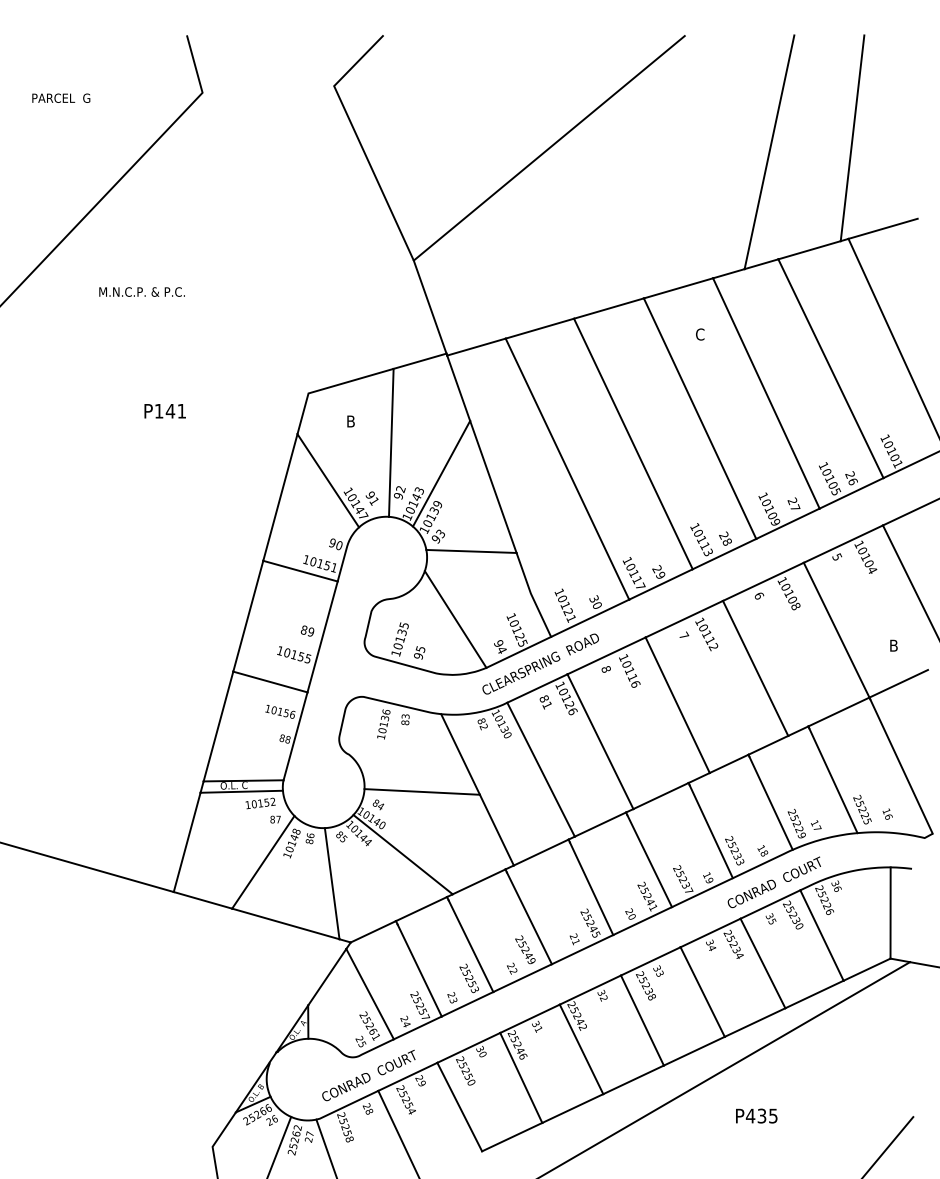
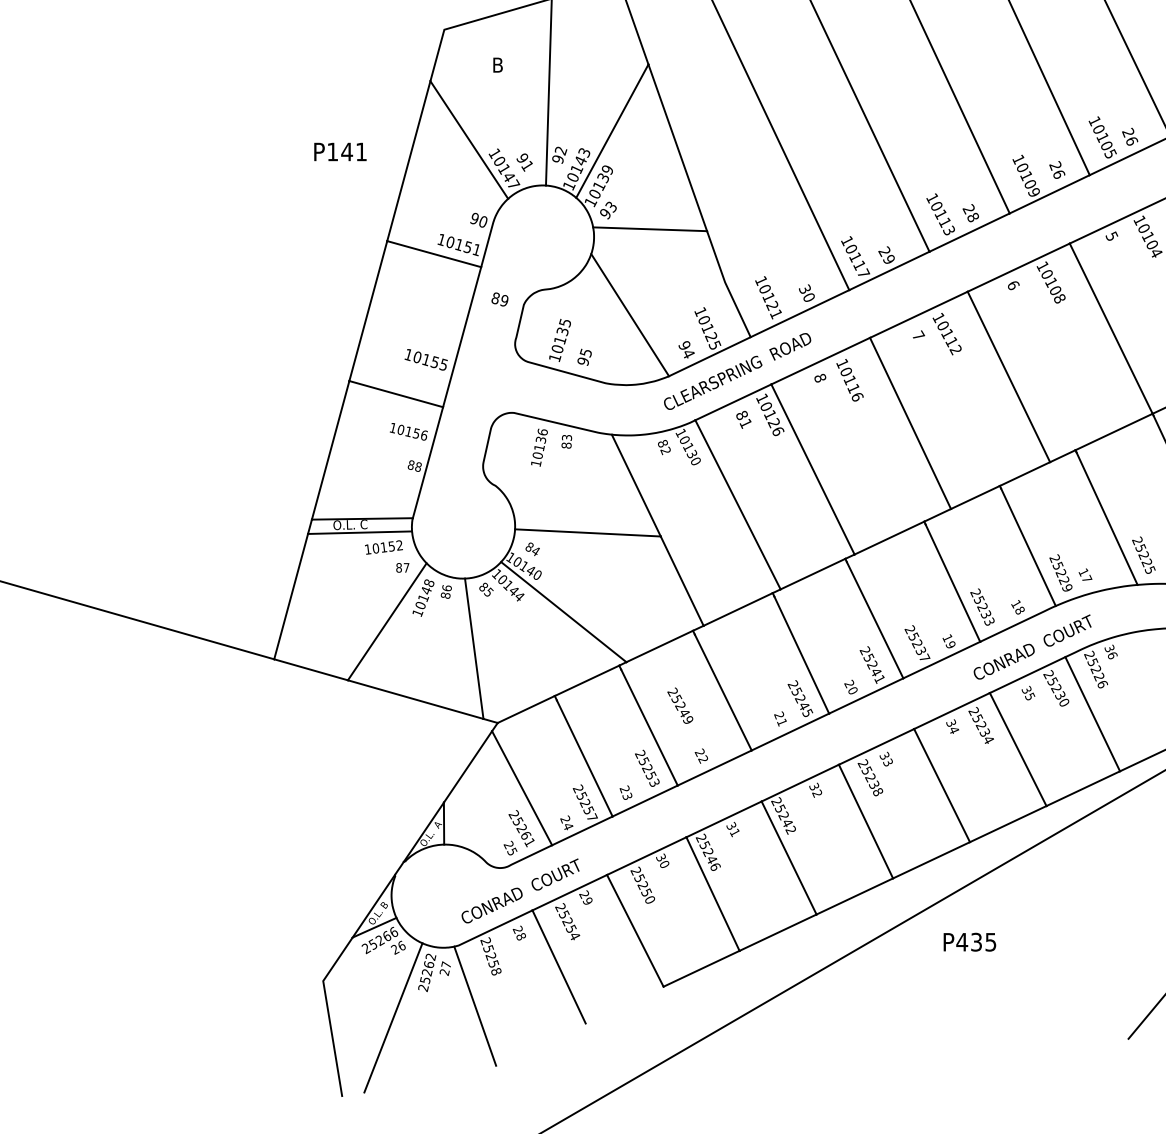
text: (164, 411) -> (339, 152), moved
text: (795, 507) -> (1059, 173), 27 -> 26
text: (307, 630) -> (499, 298), moved
text: (525, 949) -> (680, 705), moved
text: (756, 1115) -> (969, 941), moved

